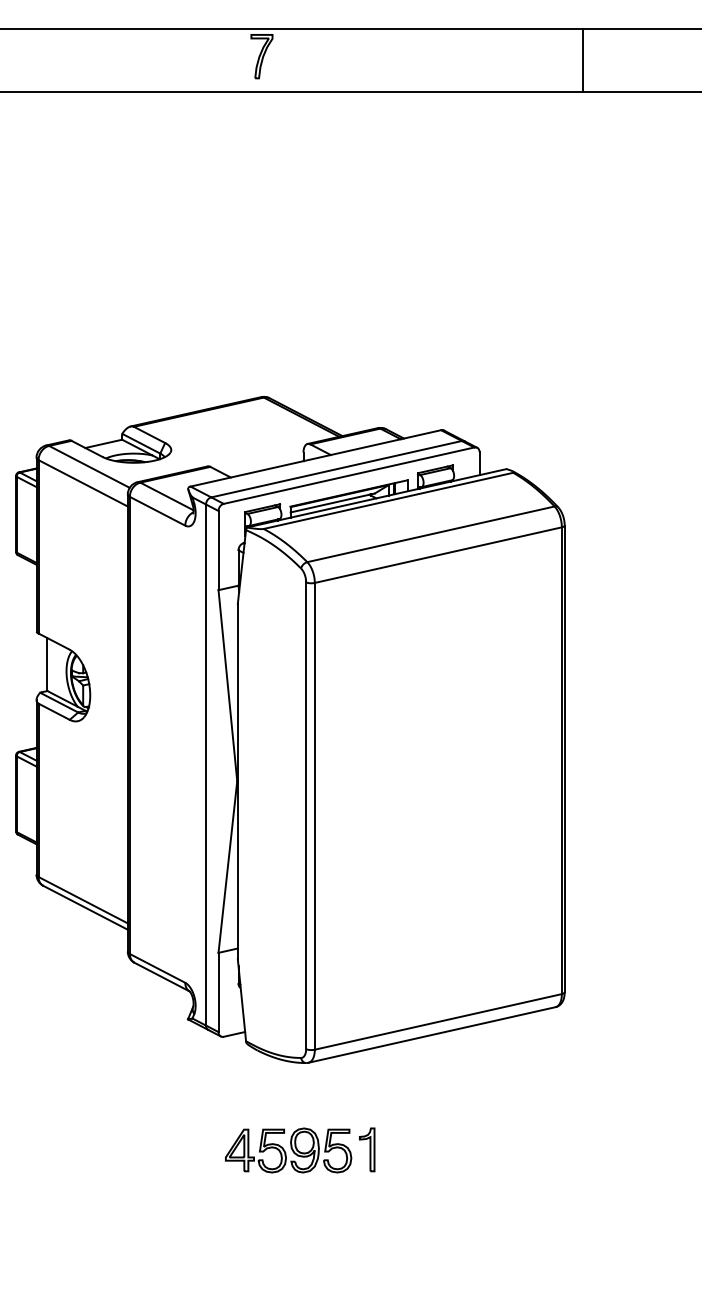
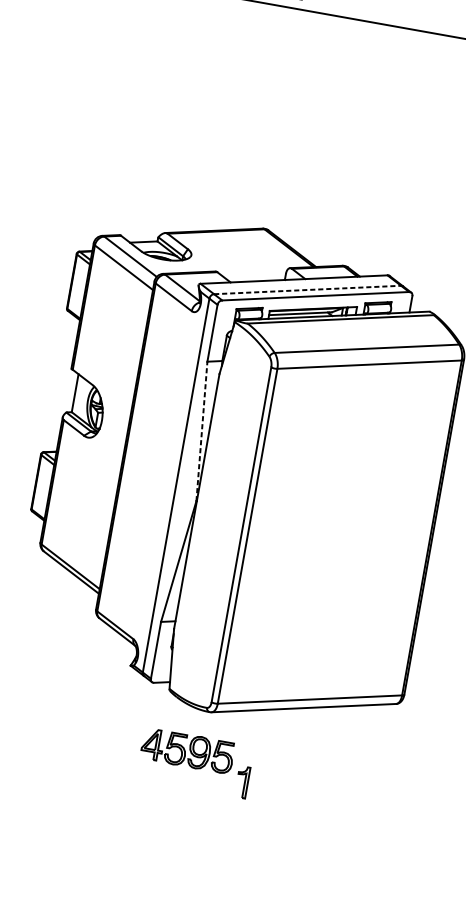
line: (337, 469) -> (308, 290), solid -> dashed
line: (227, 685) -> (201, 431), solid -> dashed
part: (288, 1150) -> (187, 750), moved

